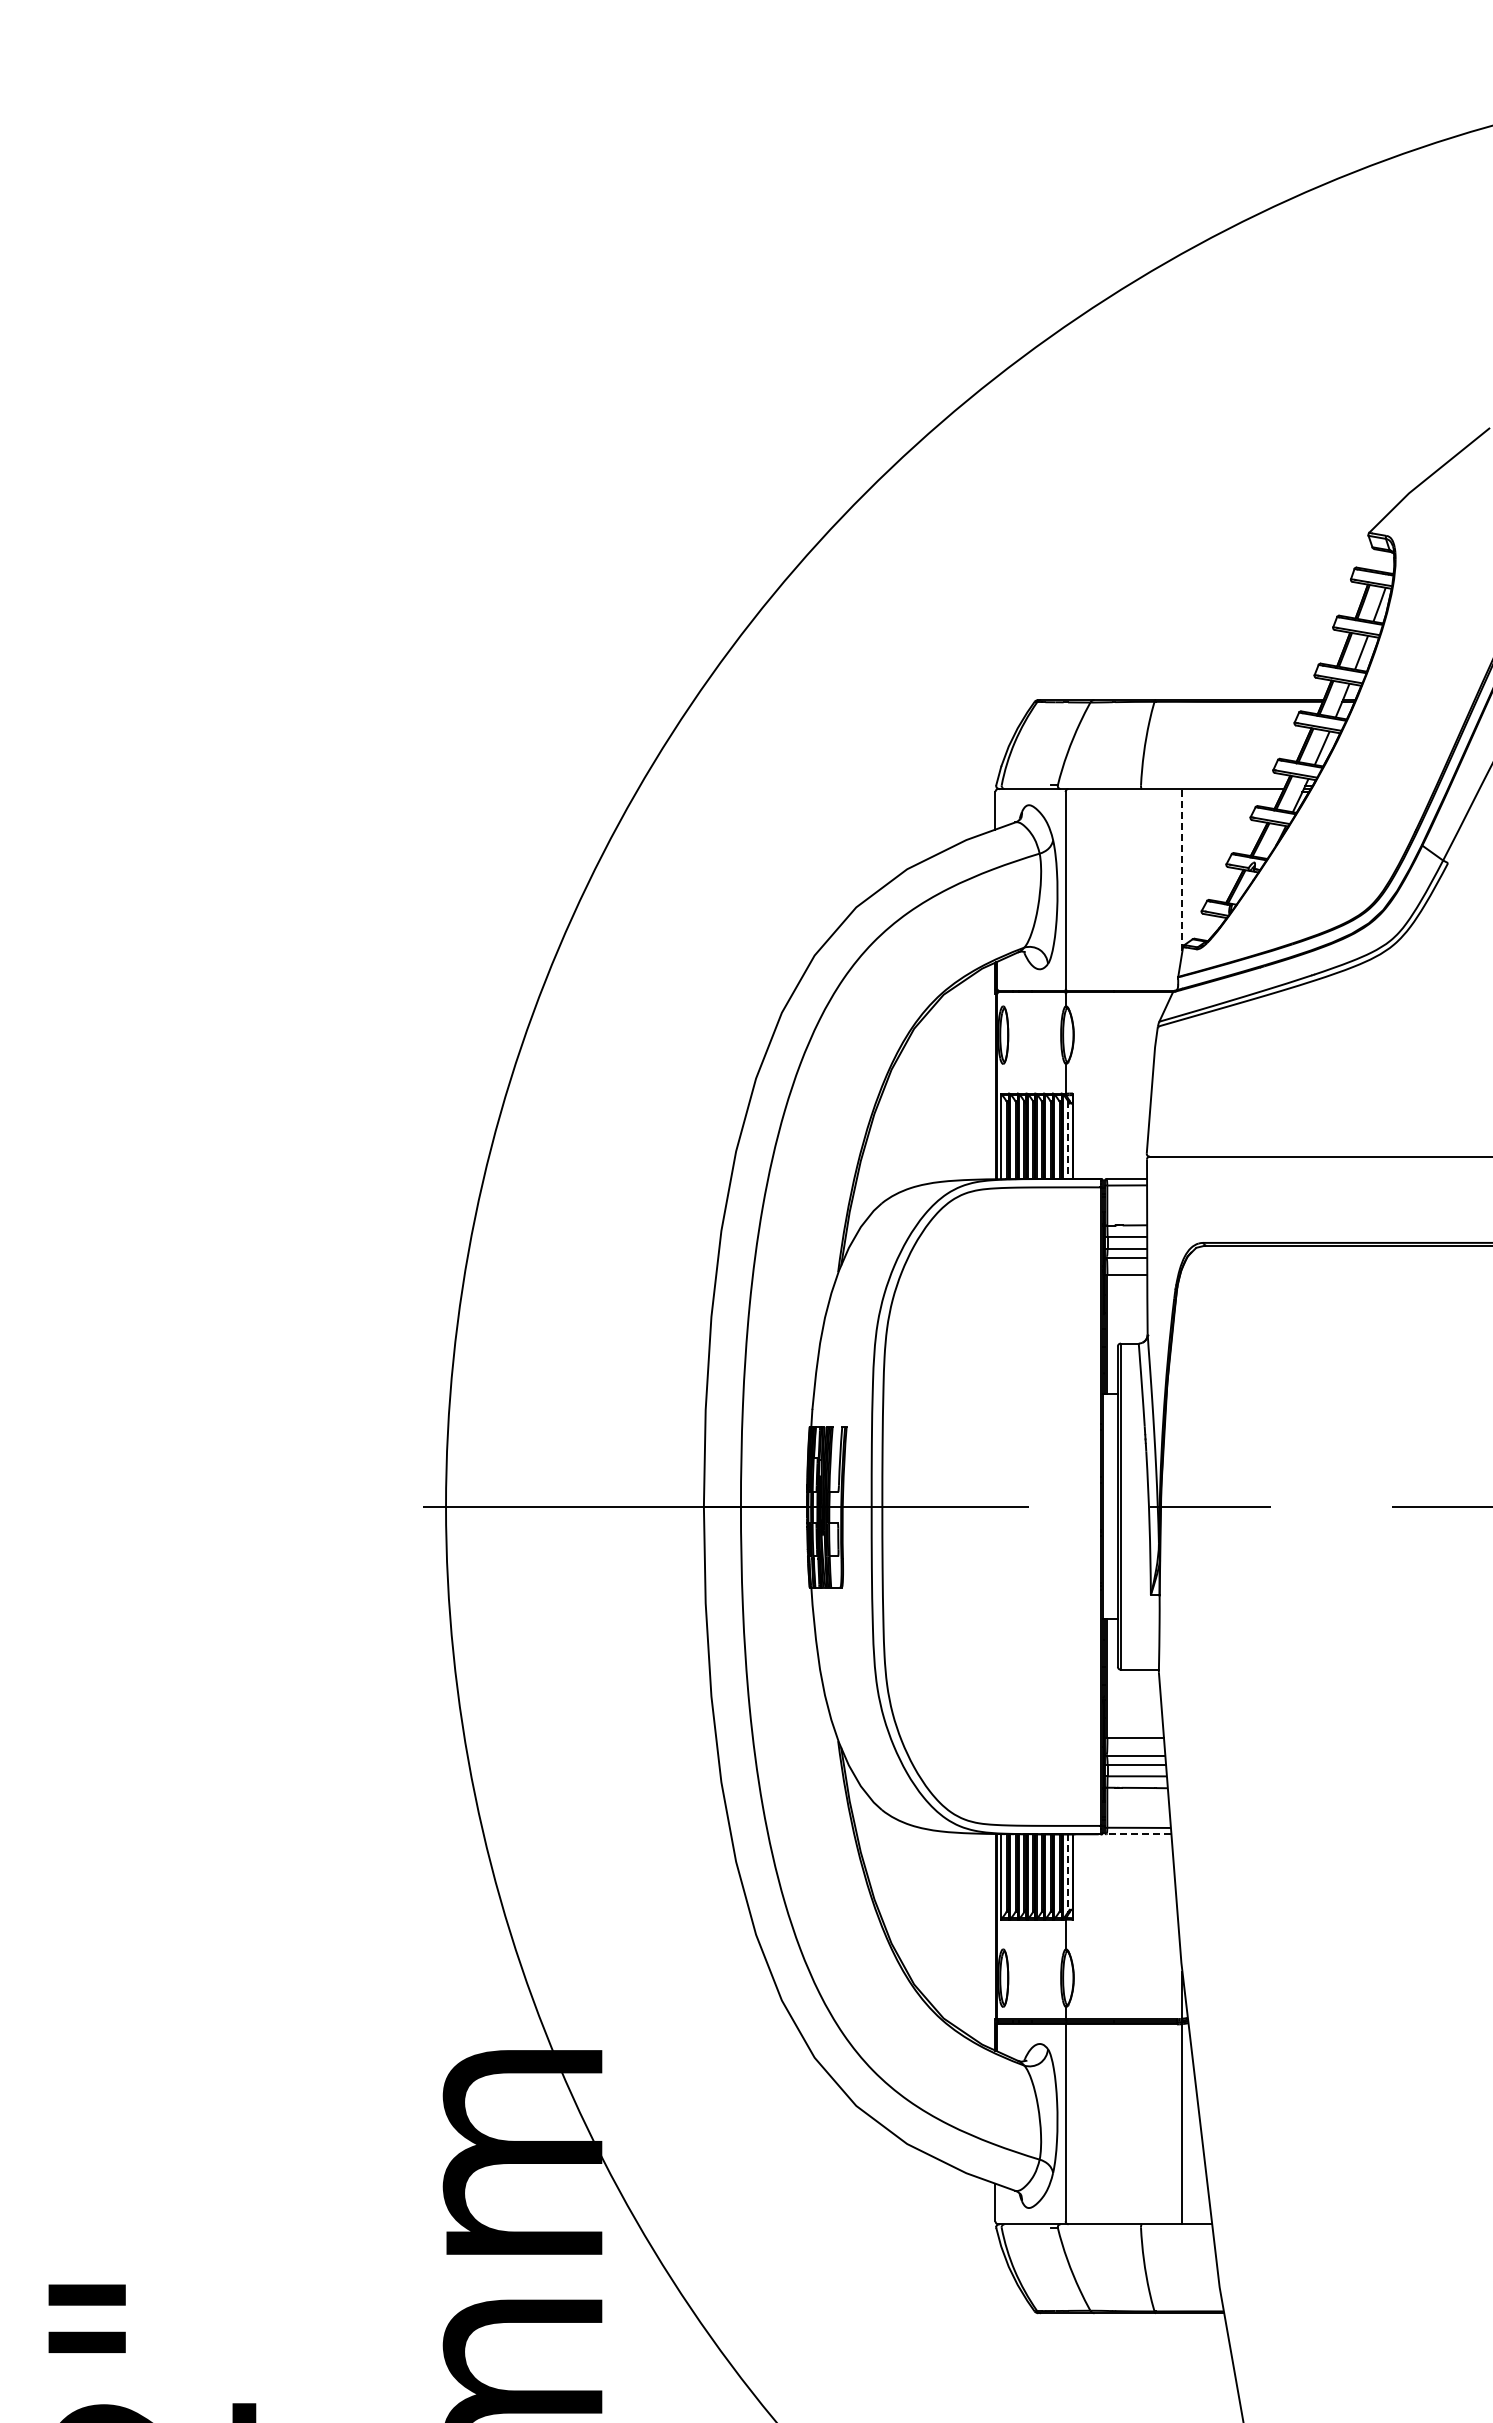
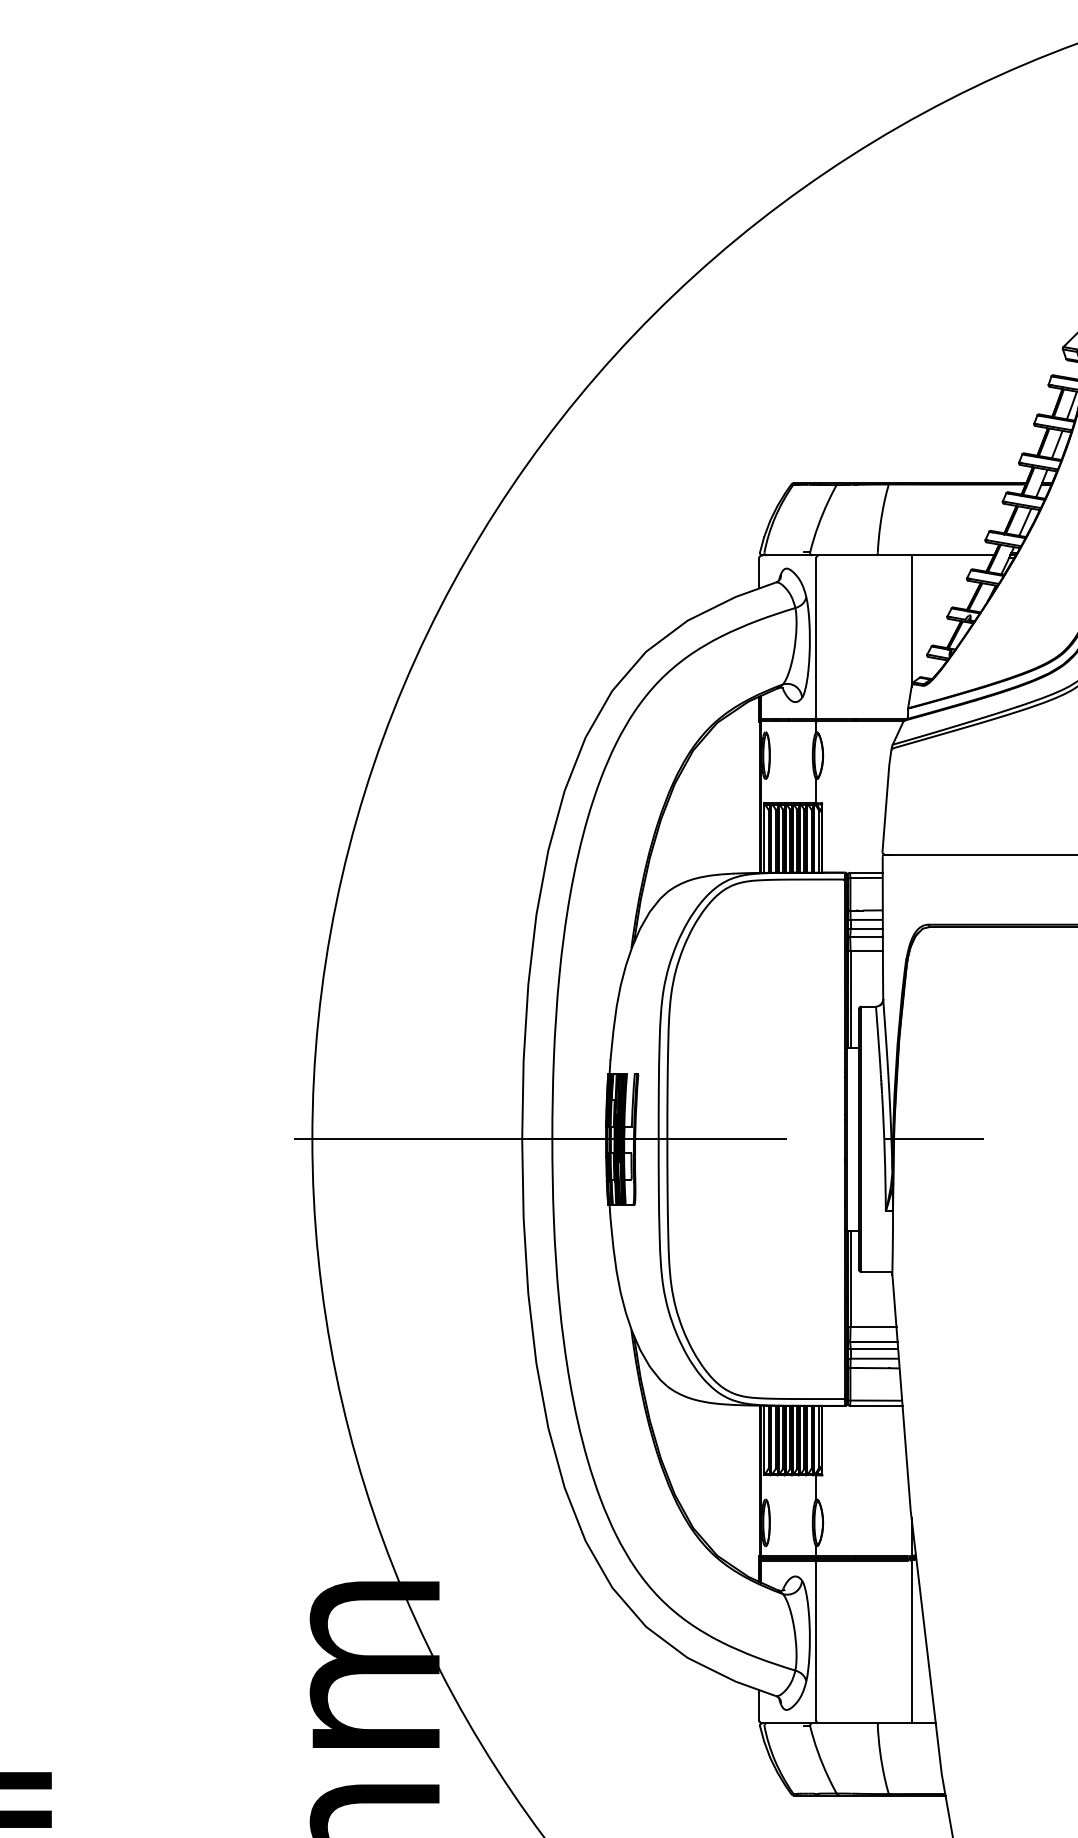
line: (1182, 869) -> (911, 620), dashed -> solid
line: (1068, 1140) -> (818, 841), dashed -> solid
line: (1138, 1834) -> (875, 1406), dashed -> solid
line: (1068, 1873) -> (818, 1437), dashed -> solid

